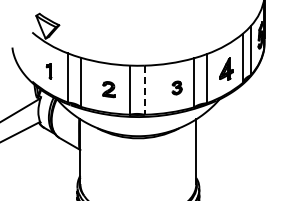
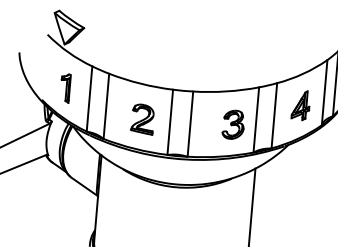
part: (48, 71) -> (64, 88), size x1.43
part: (176, 87) -> (232, 124), size x1.67
part: (108, 89) -> (142, 119), size x1.43
line: (144, 90) -> (189, 124), dashed -> solid

